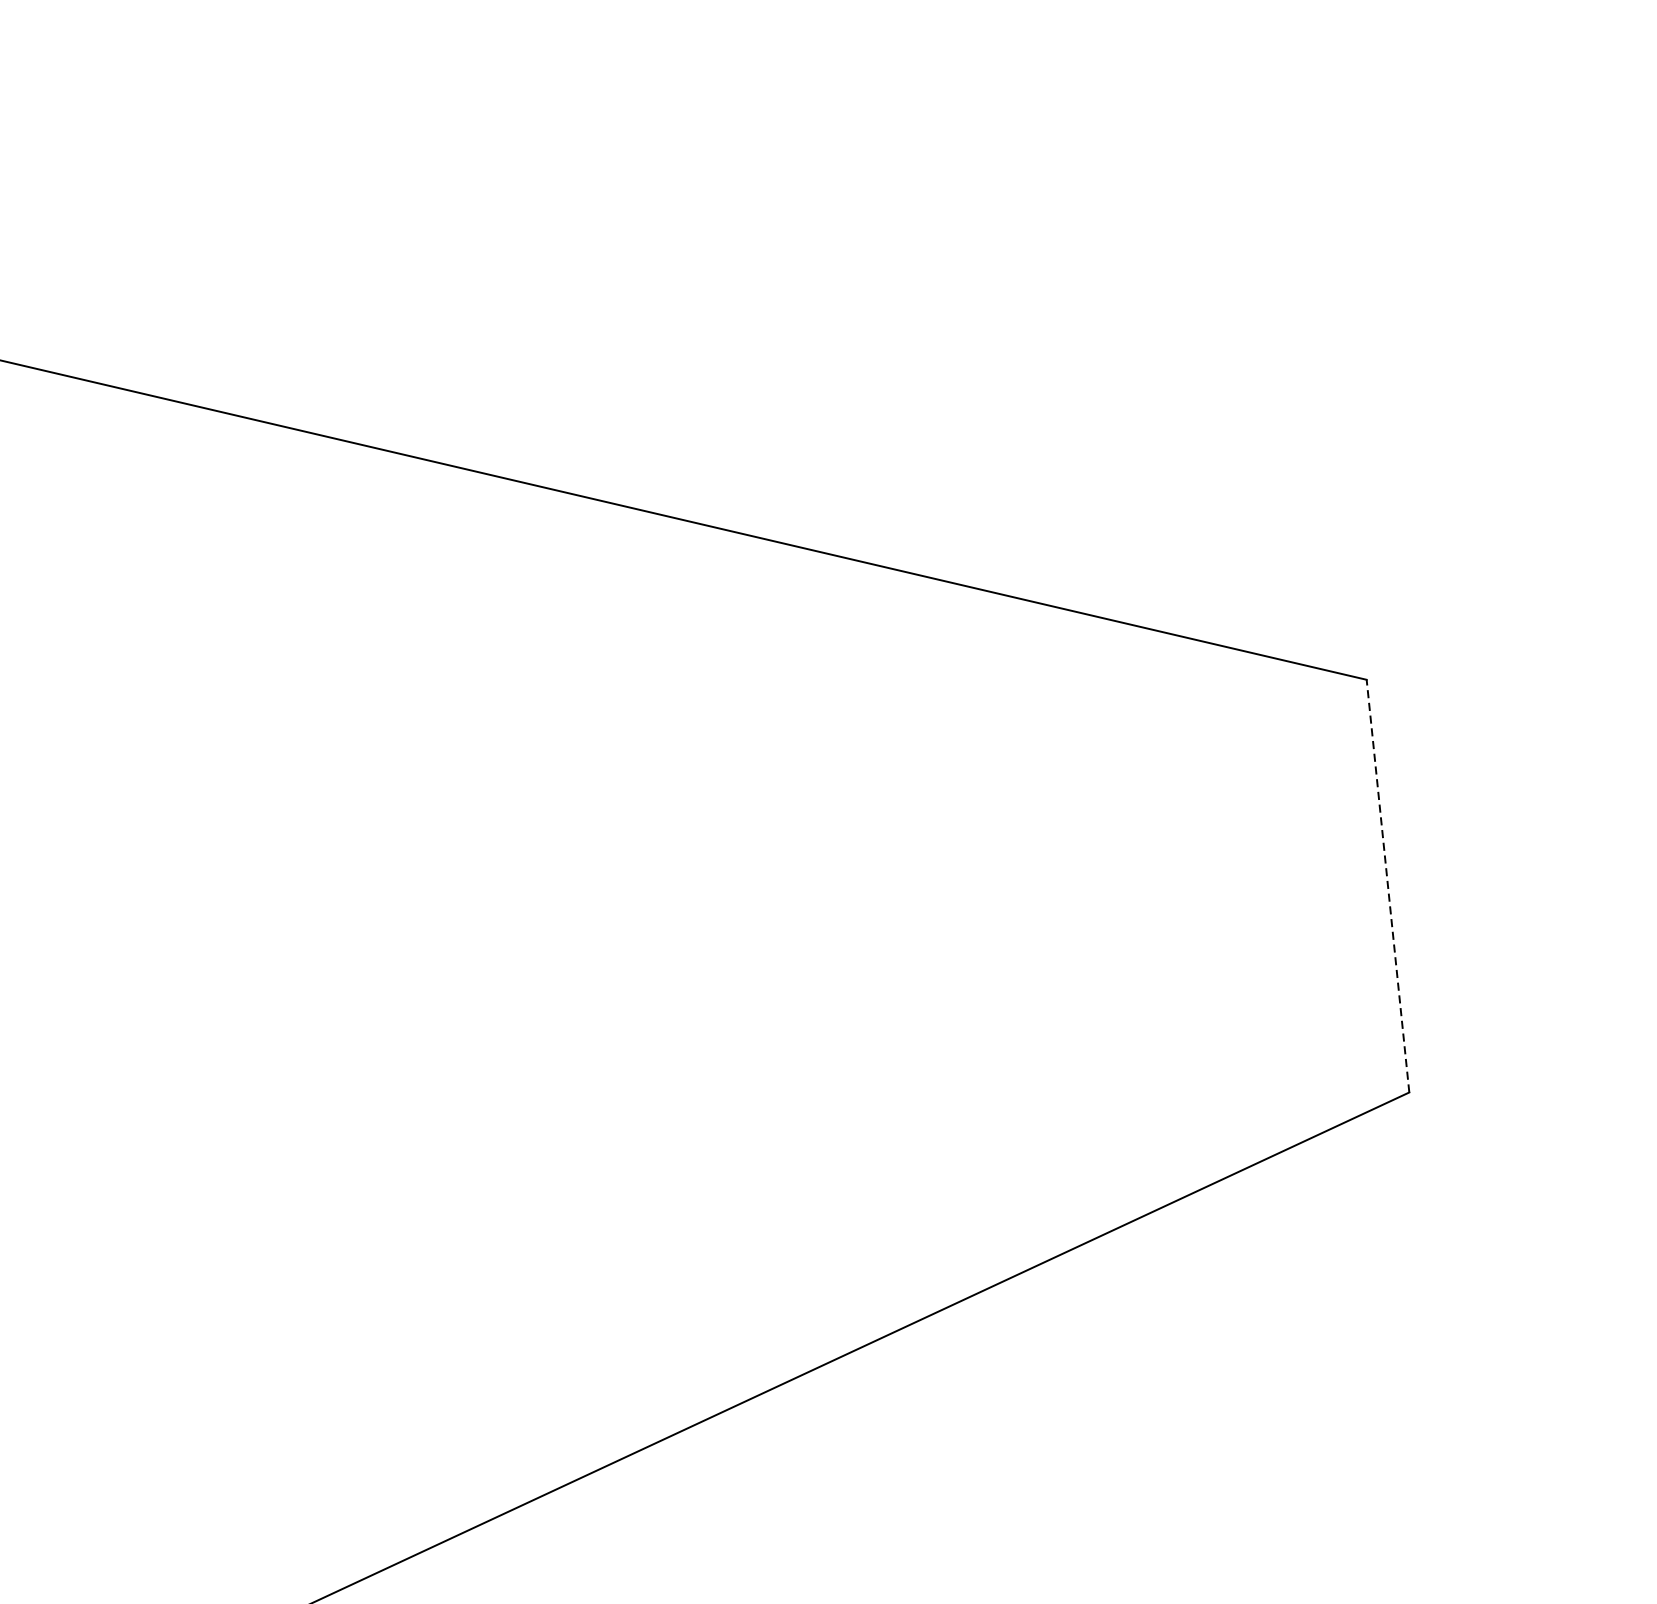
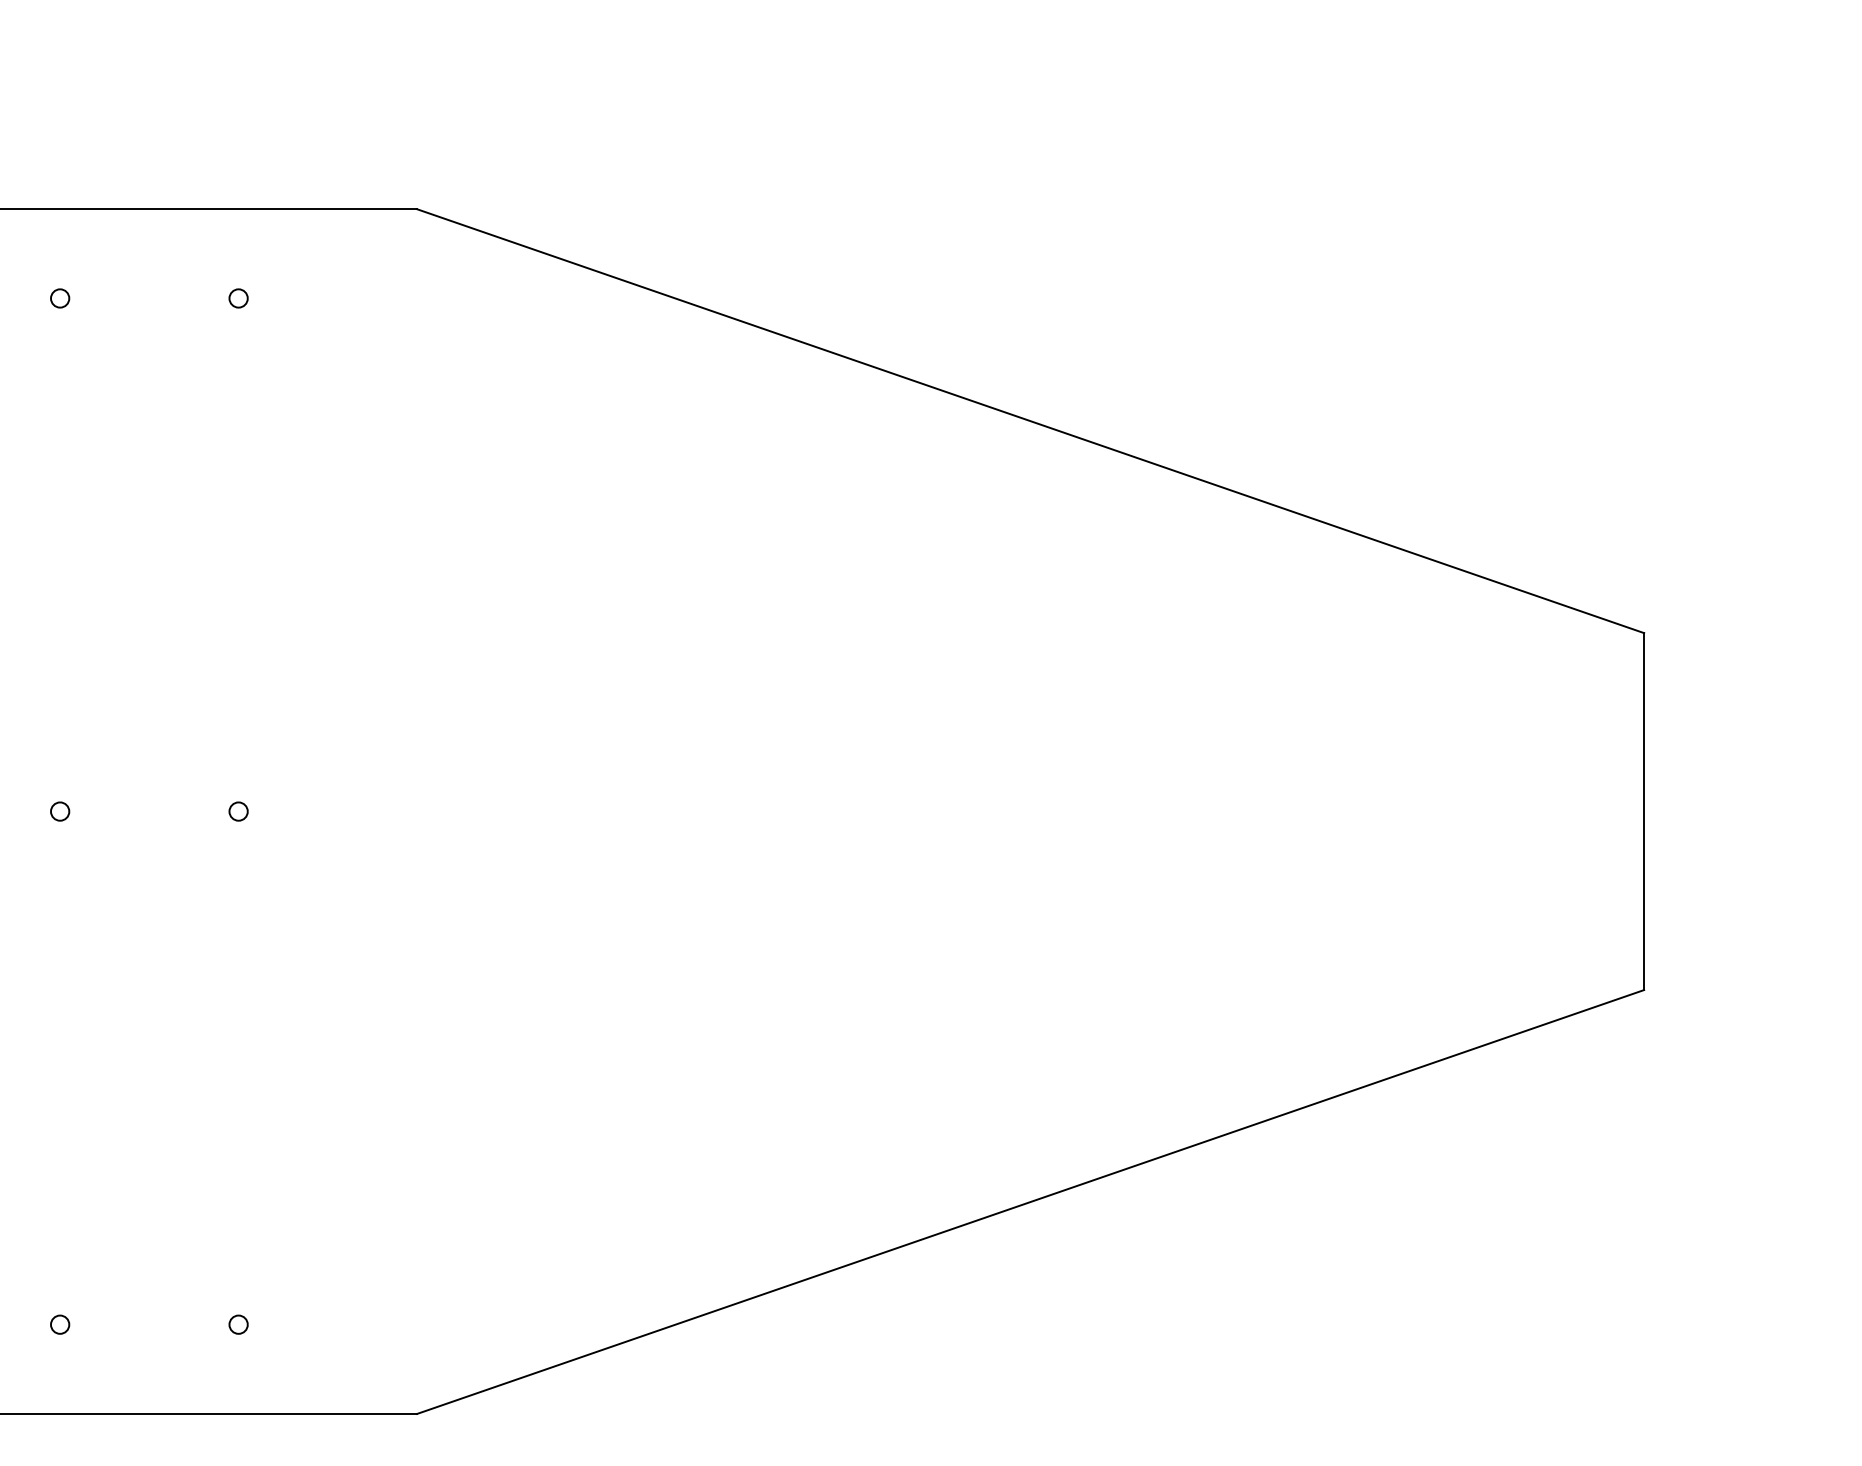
line: (1388, 885) -> (1644, 811), dashed -> solid

